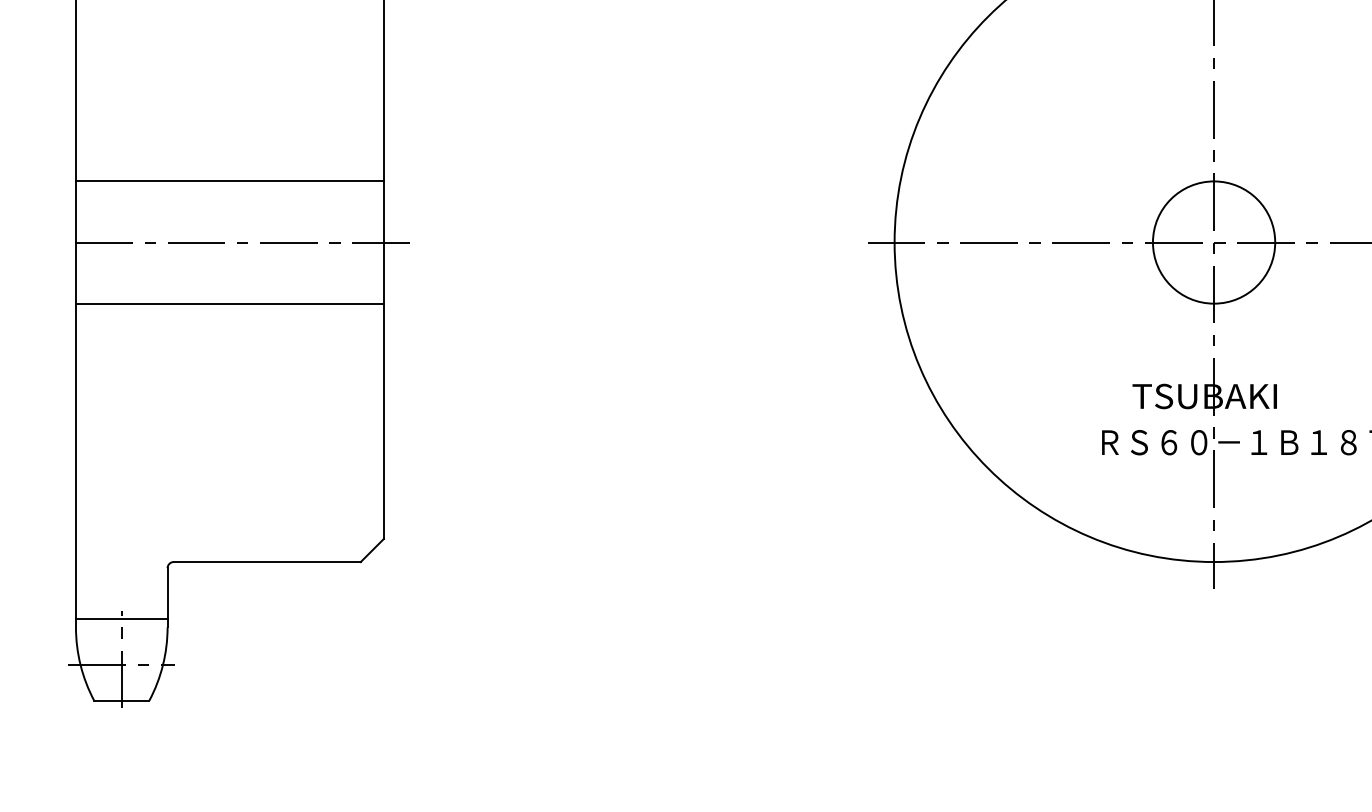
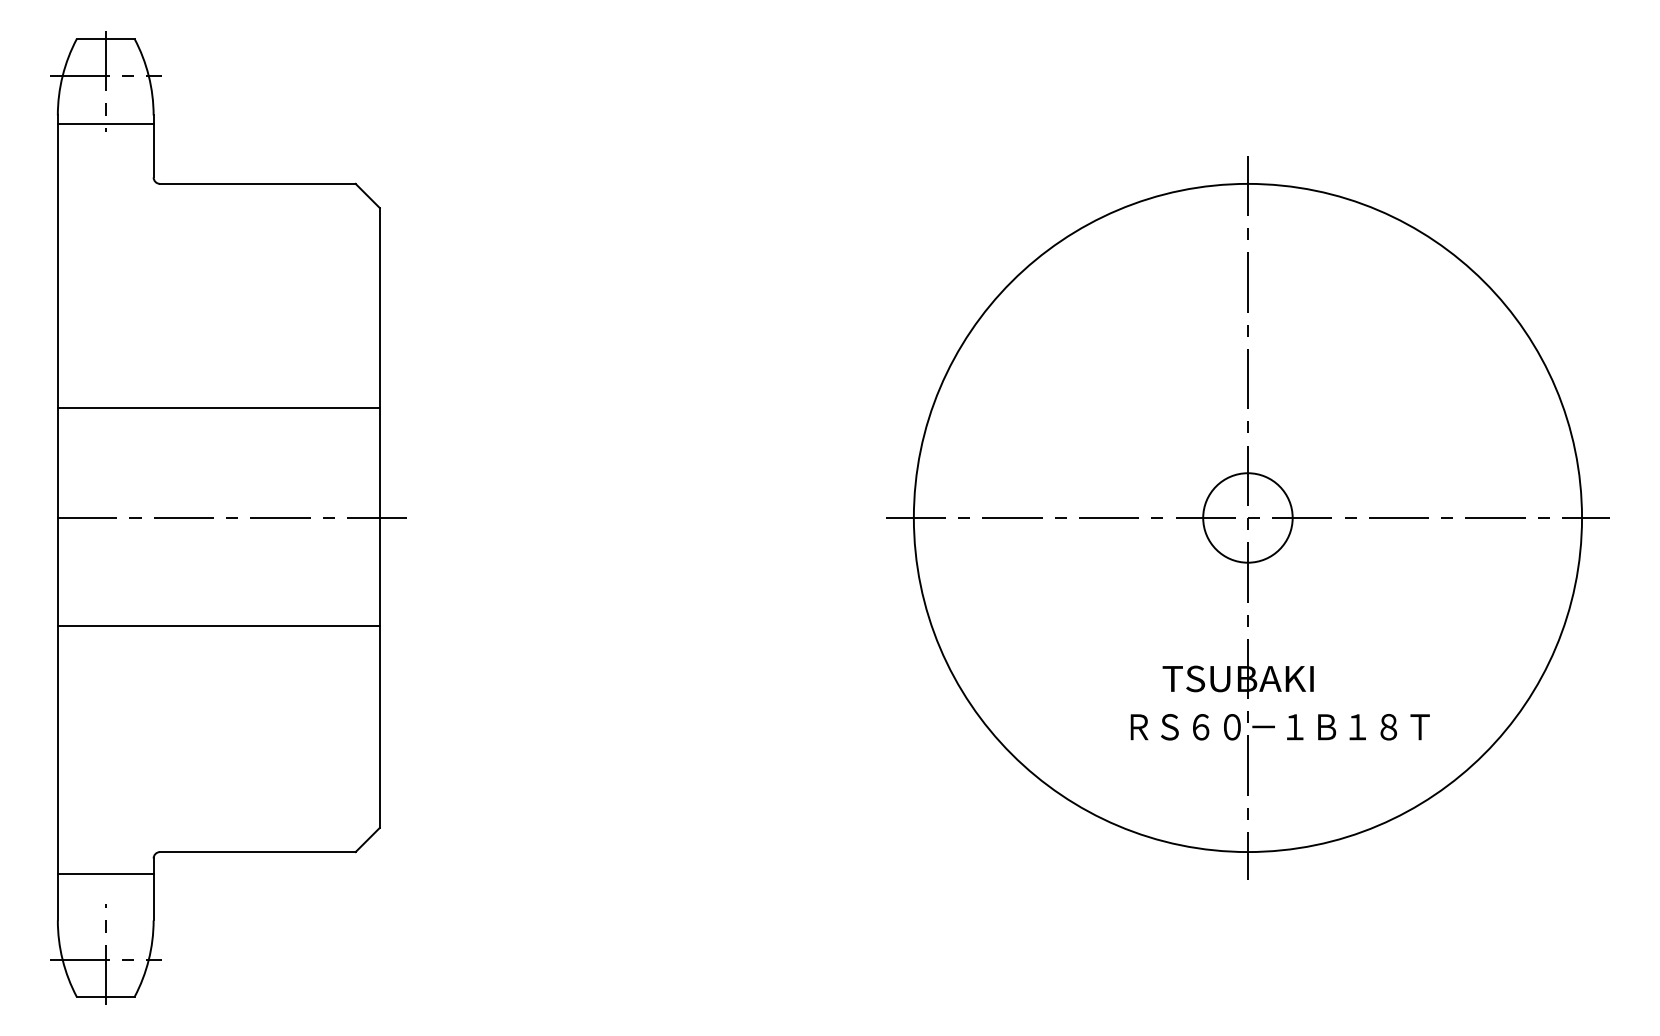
line: (229, 181) -> (218, 408), moved
circle: (1213, 242) -> (1247, 517), size x0.7
line: (229, 303) -> (218, 625), moved
line: (121, 618) -> (105, 873), moved

